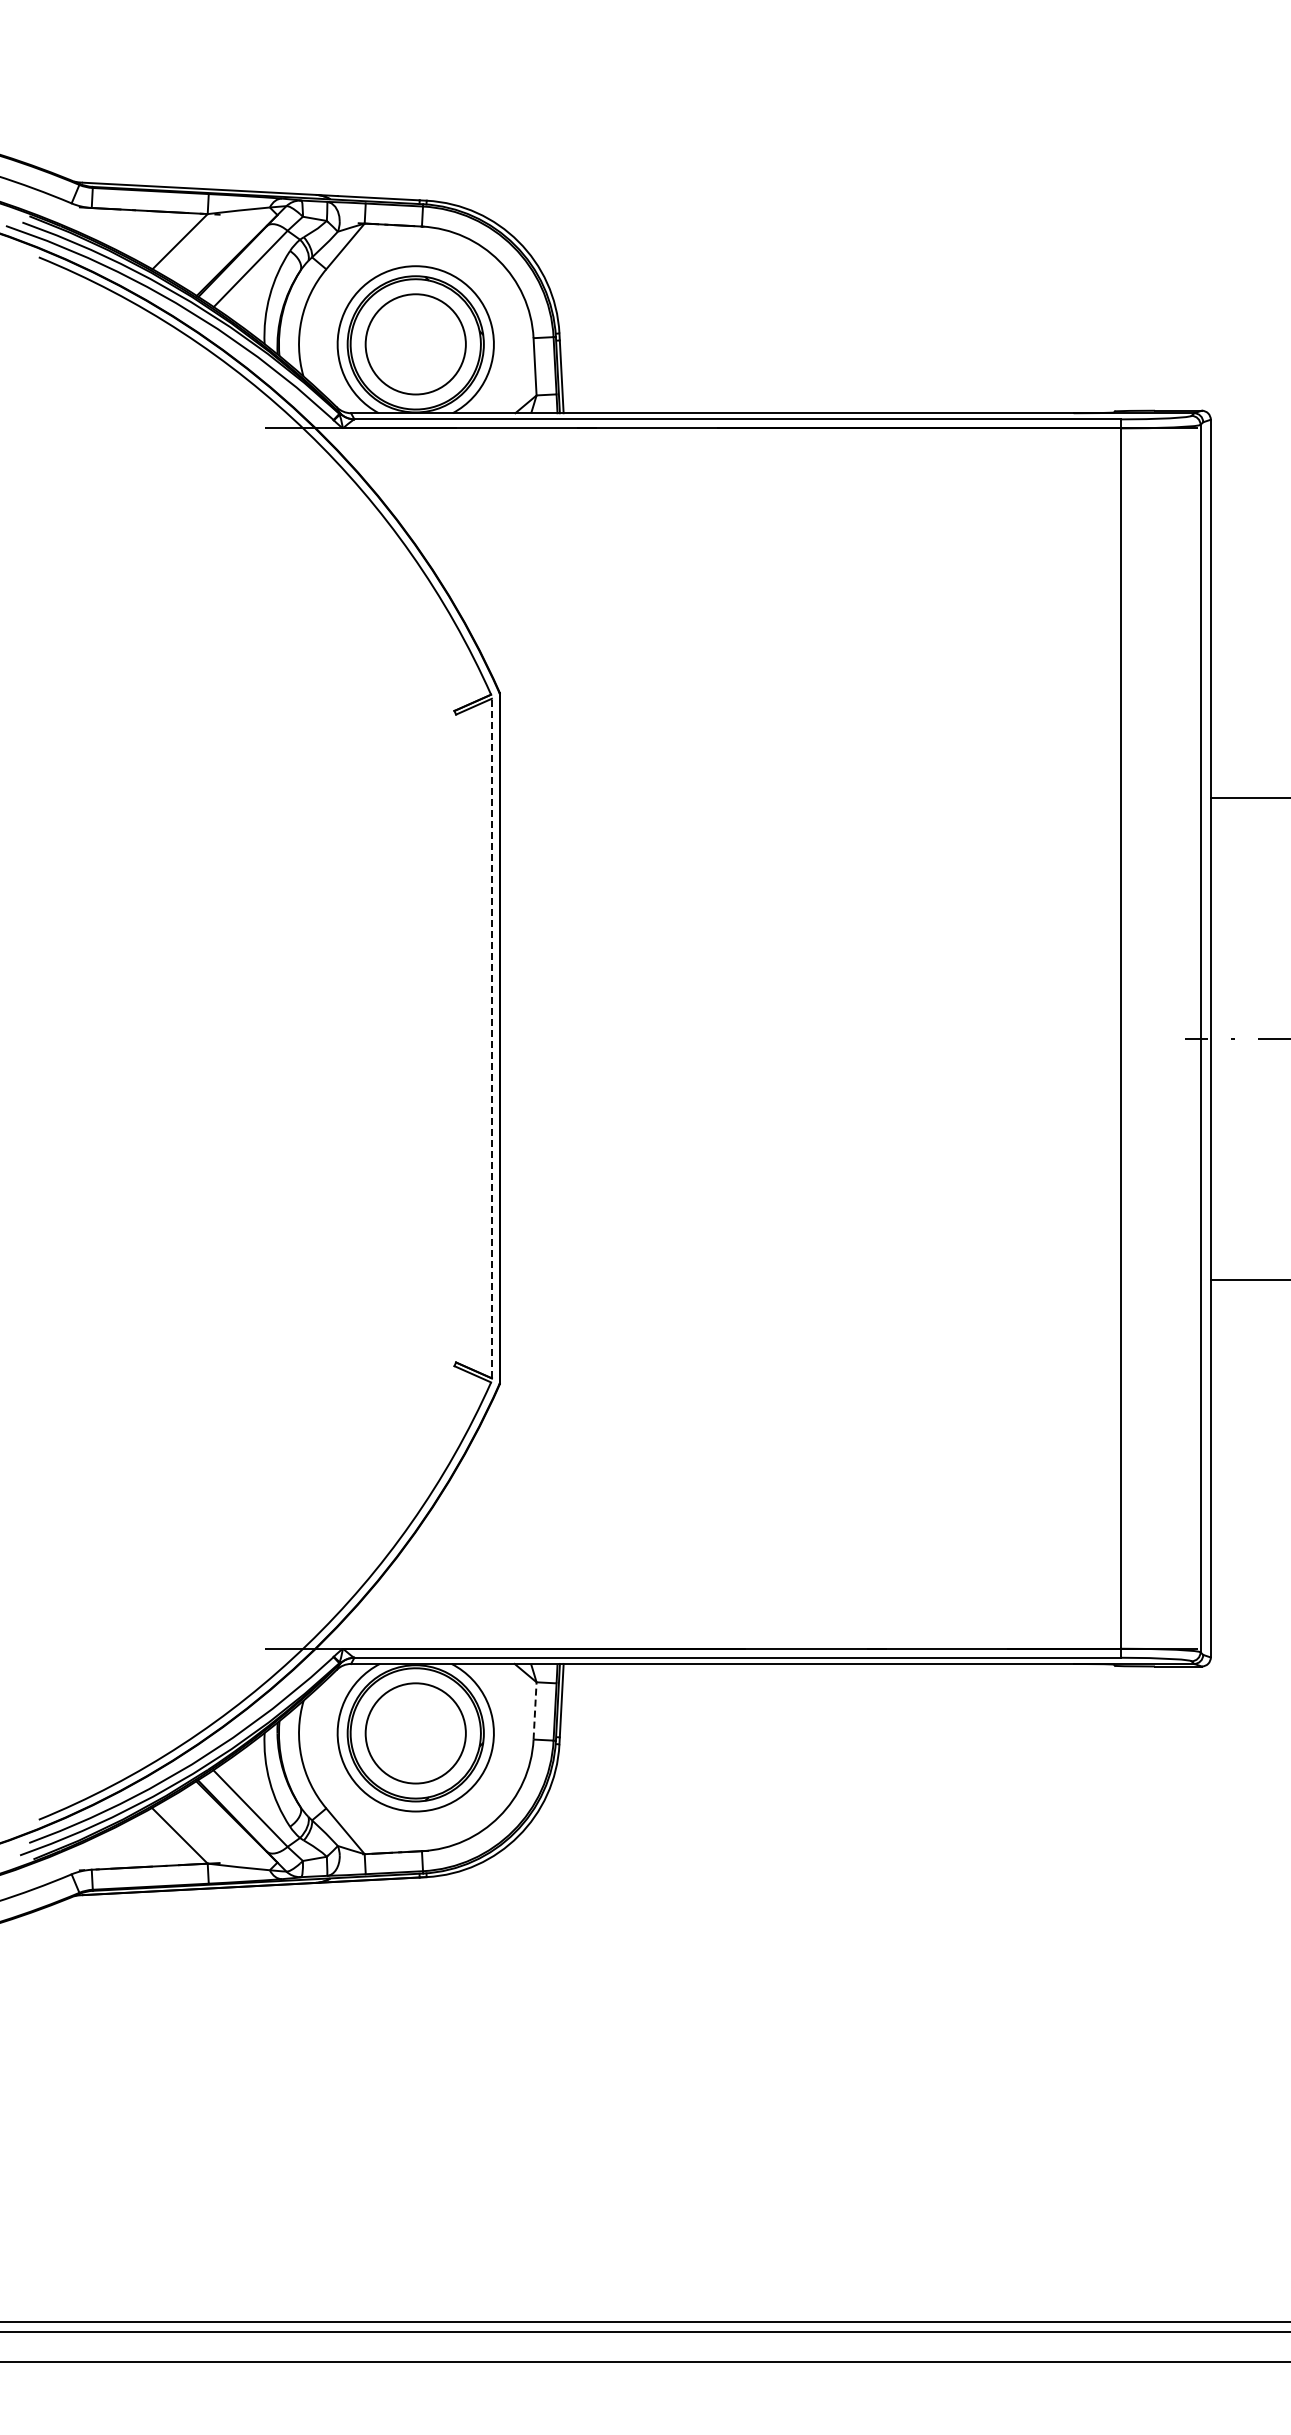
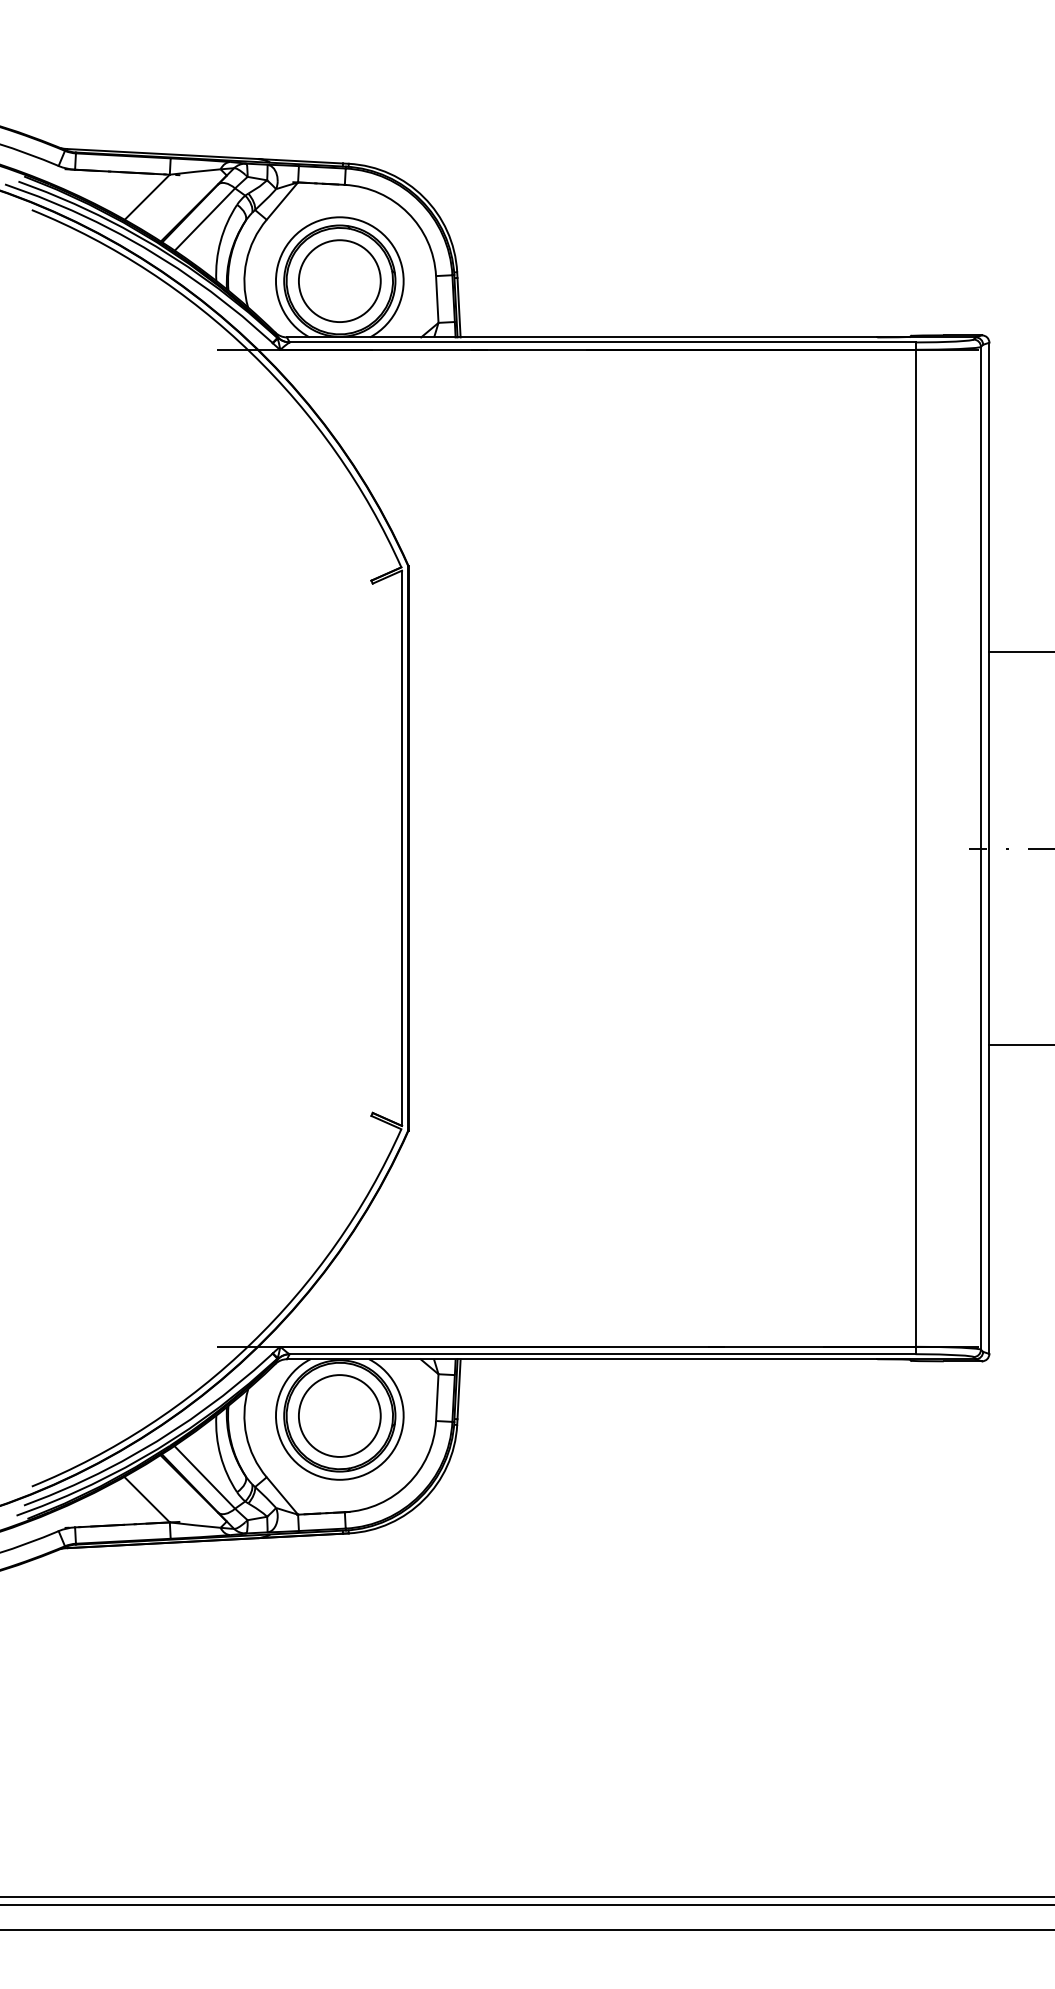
line: (491, 1038) -> (401, 848), dashed -> solid
line: (535, 1710) -> (437, 1397), dashed -> solid

